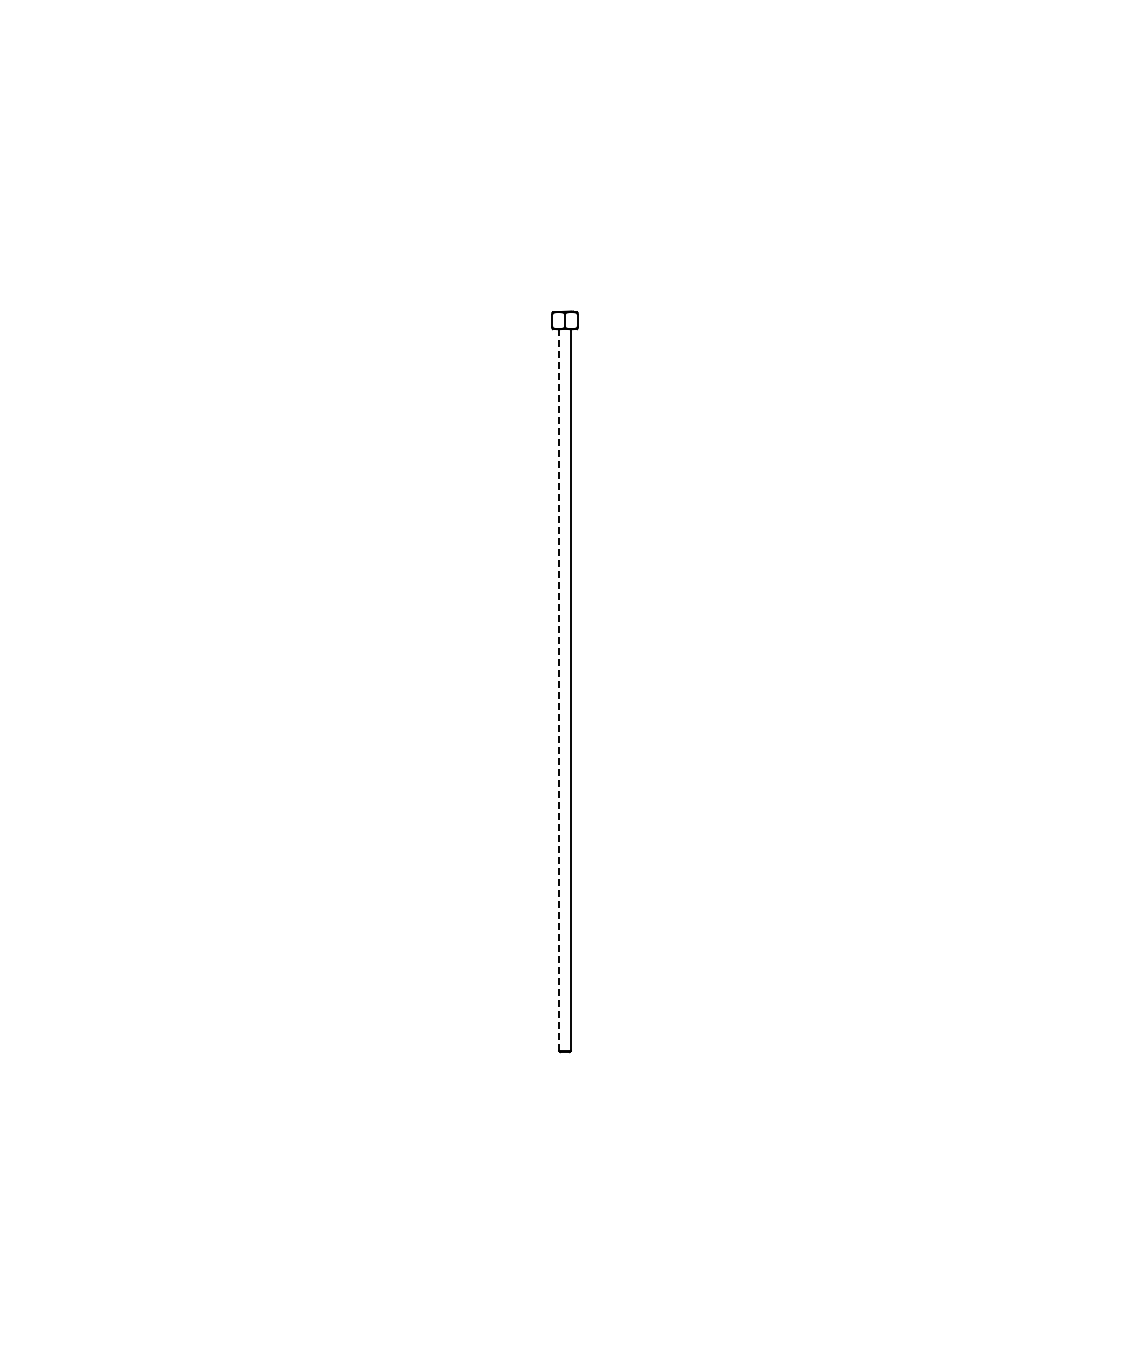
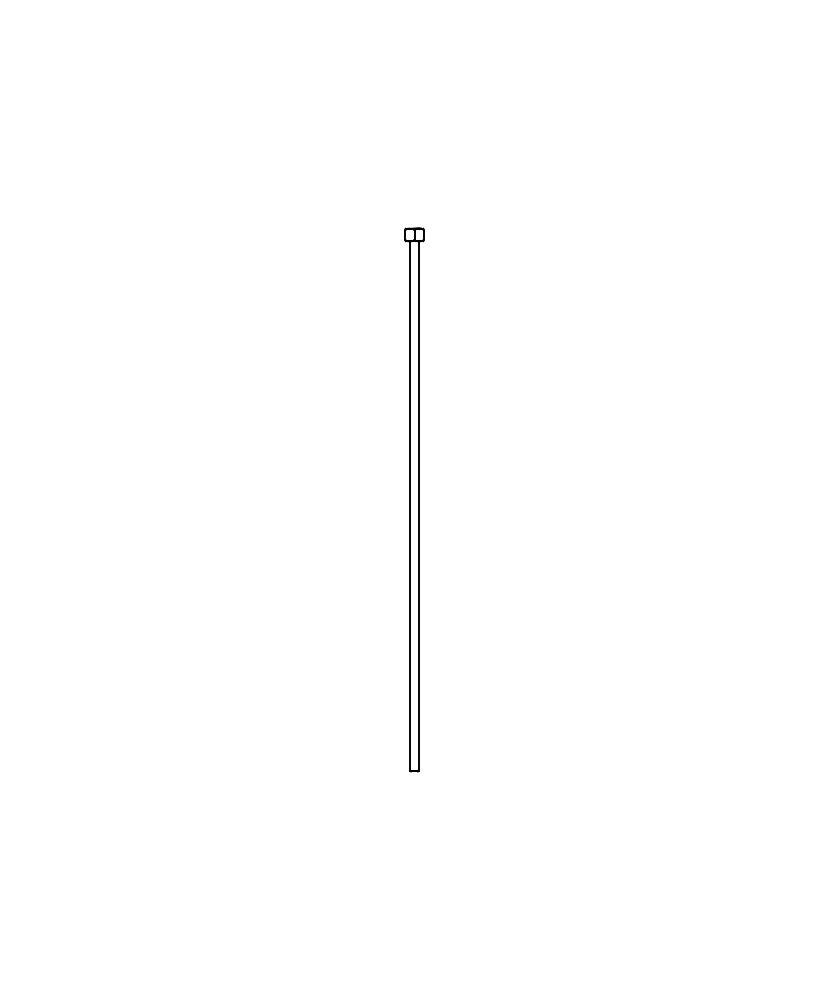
line: (559, 690) -> (410, 506), dashed -> solid

